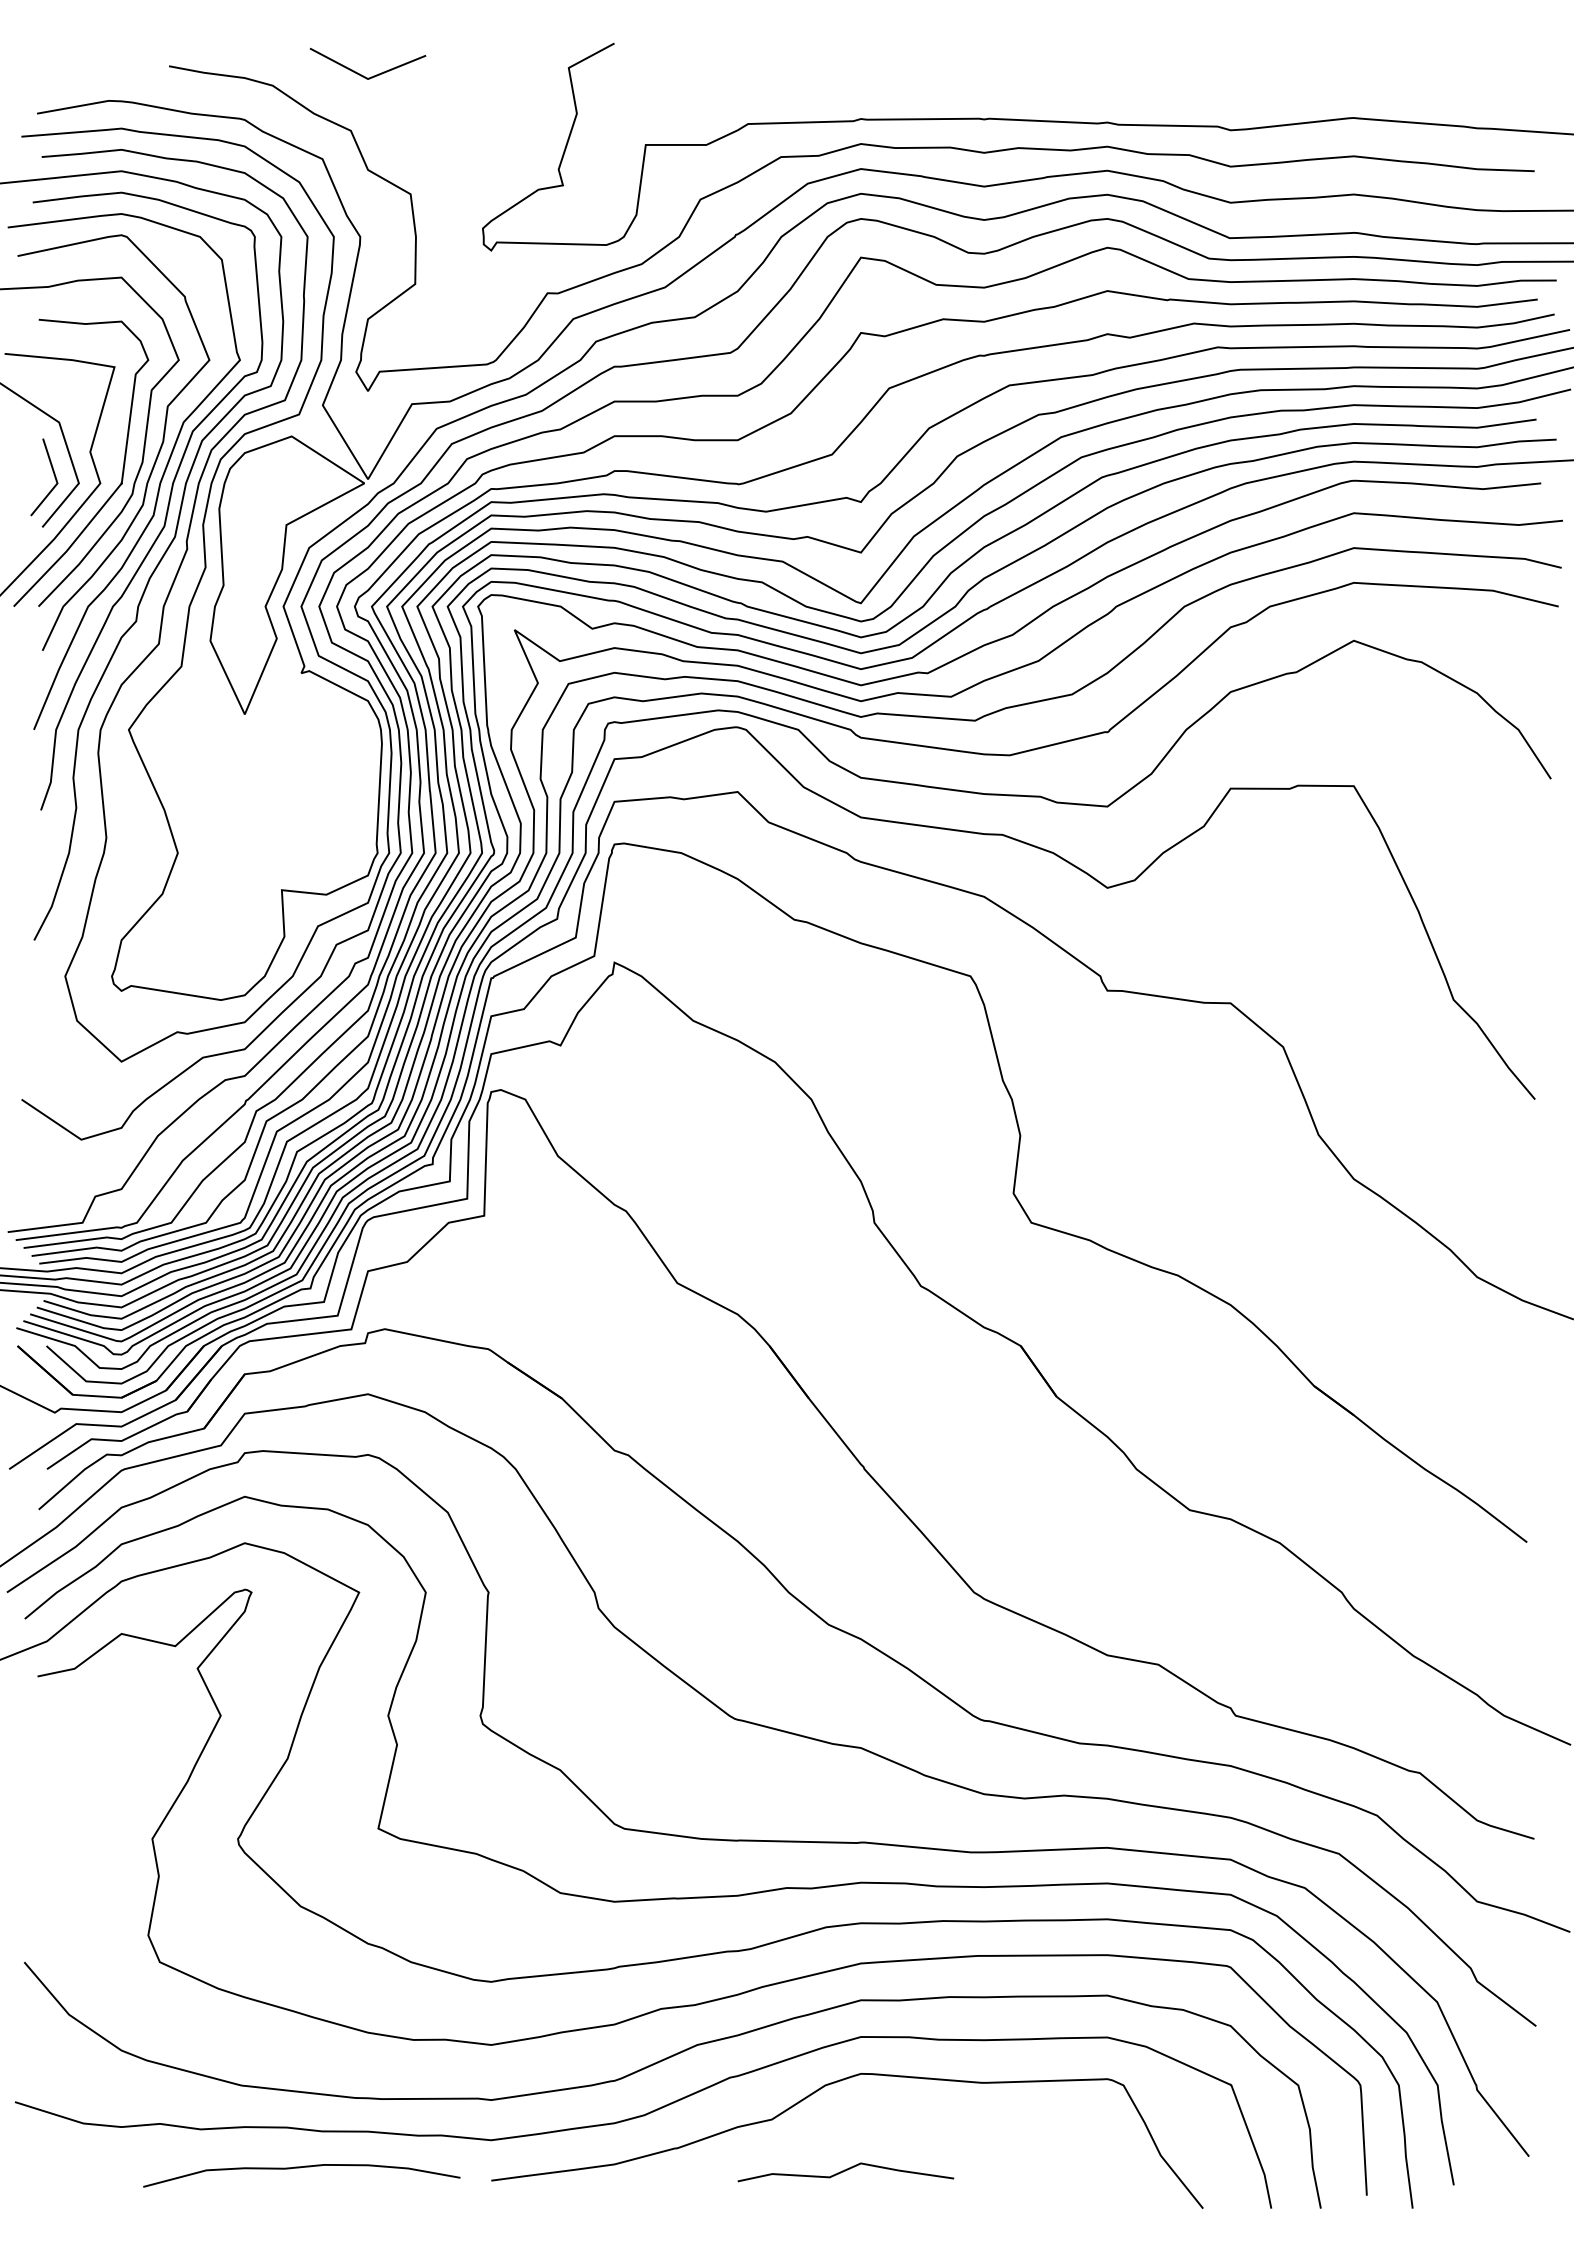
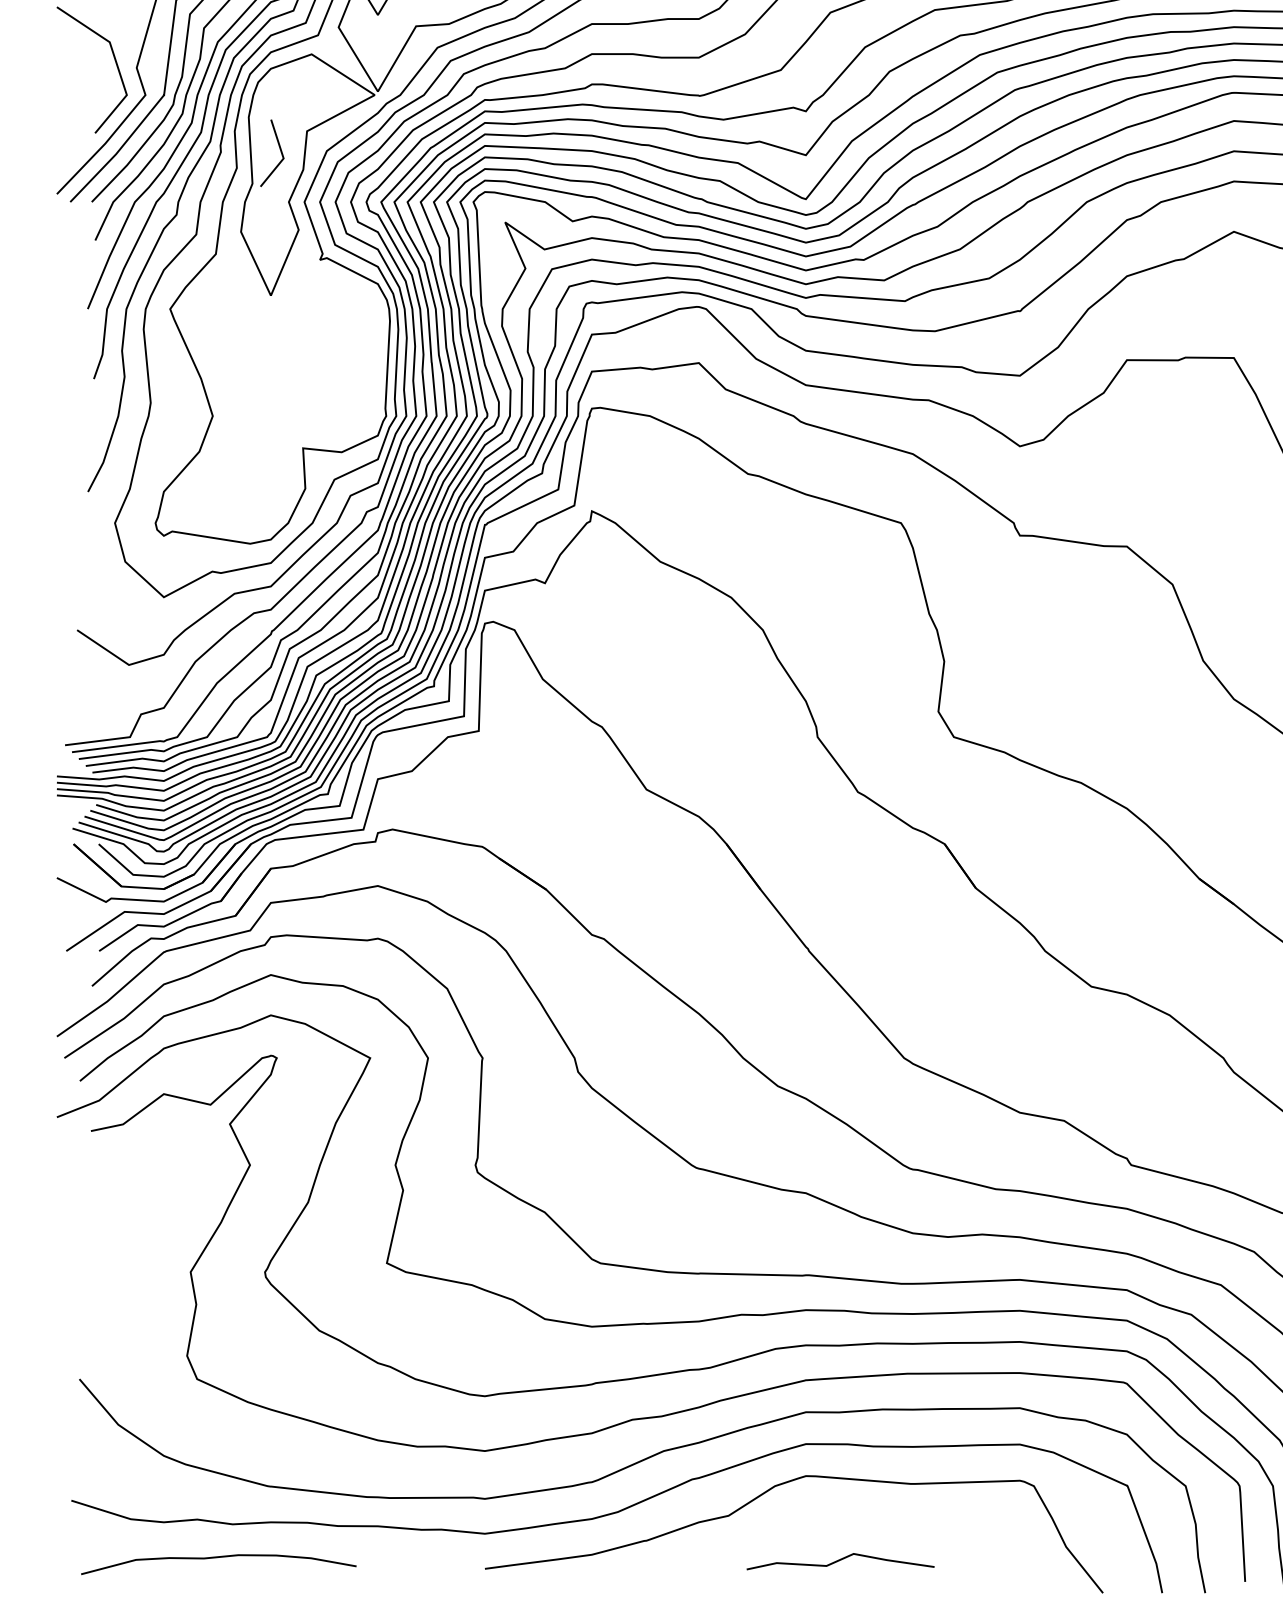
line: (53, 474) -> (280, 150), moved
curve: (300, 2168) -> (217, 1558), moved
curve: (845, 2171) -> (840, 1560), moved

